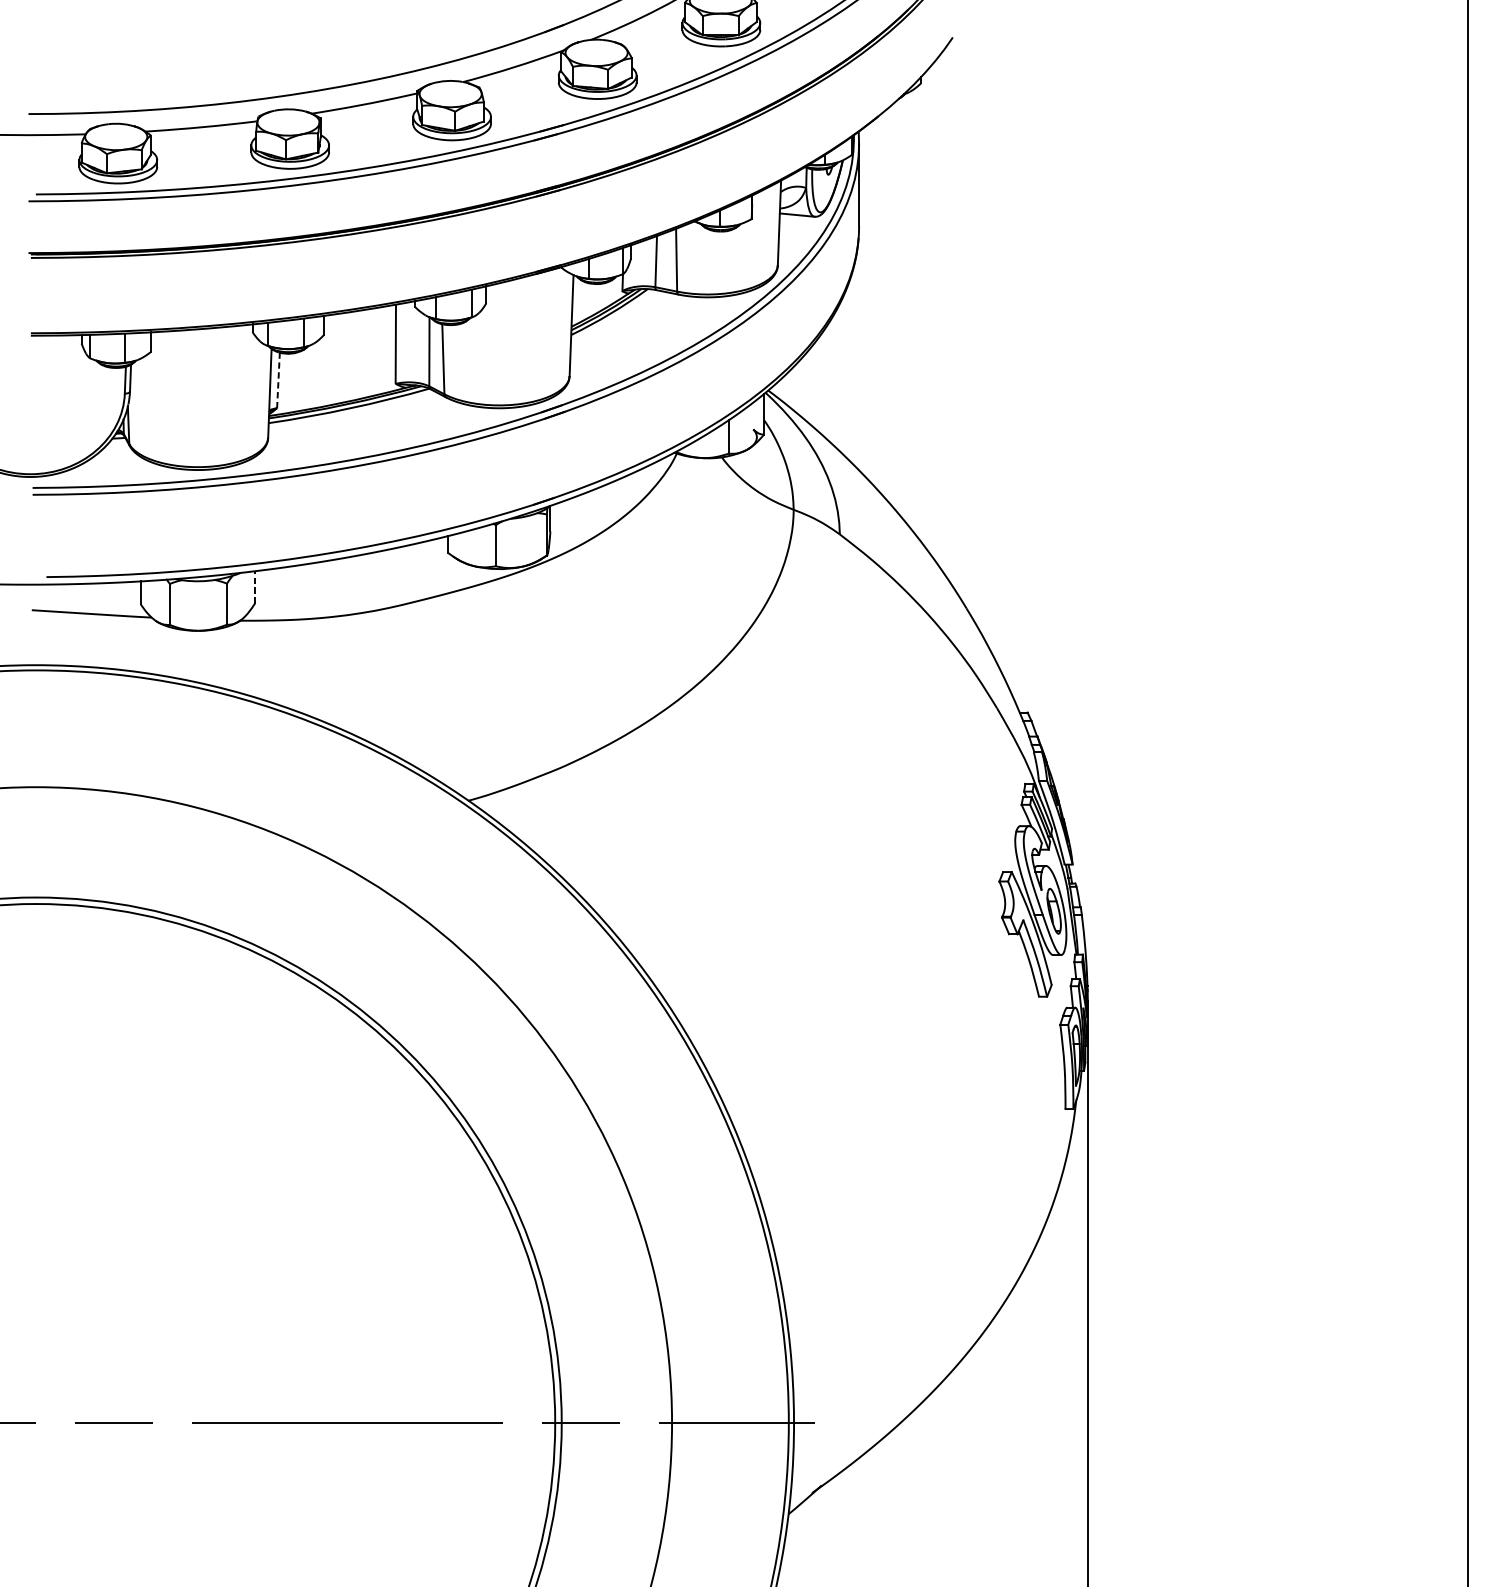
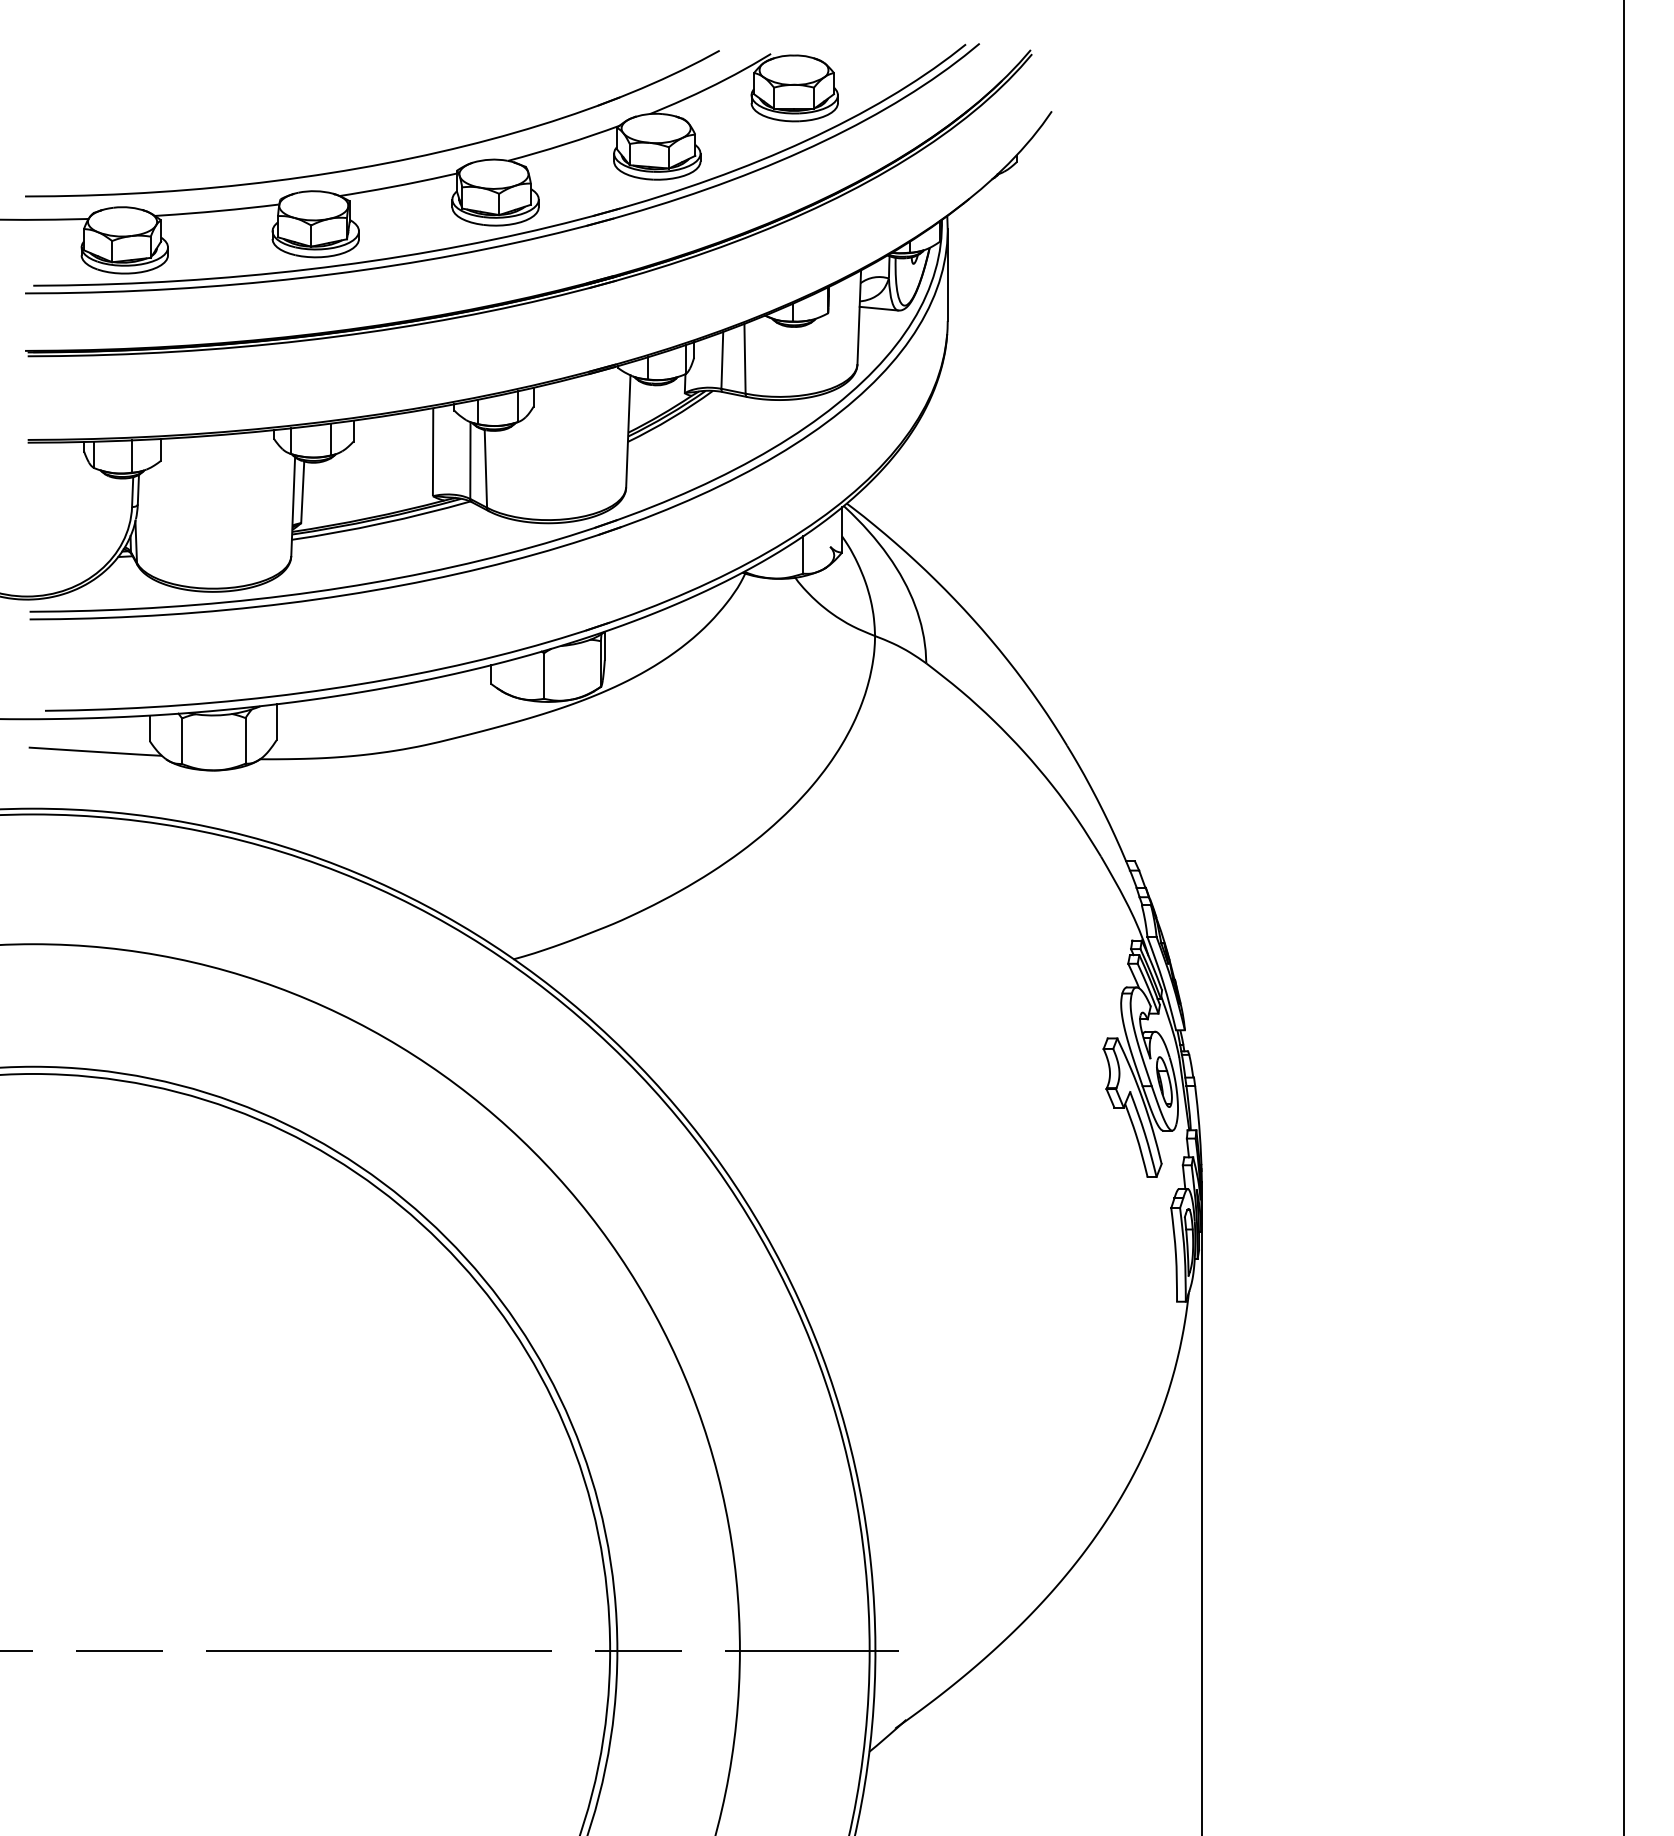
line: (278, 380) -> (302, 492), dashed -> solid
line: (254, 586) -> (276, 721), dashed -> solid

